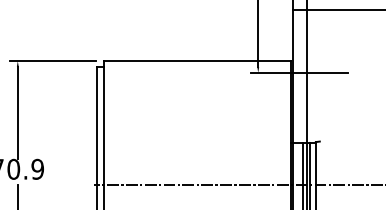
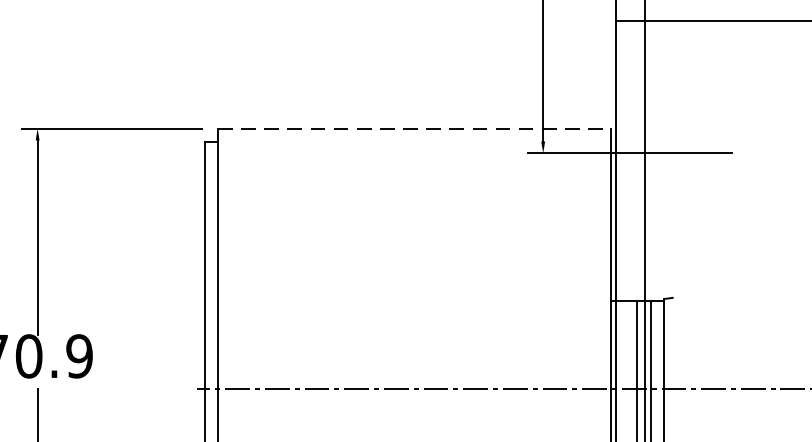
line: (197, 61) -> (415, 129), solid -> dashed

